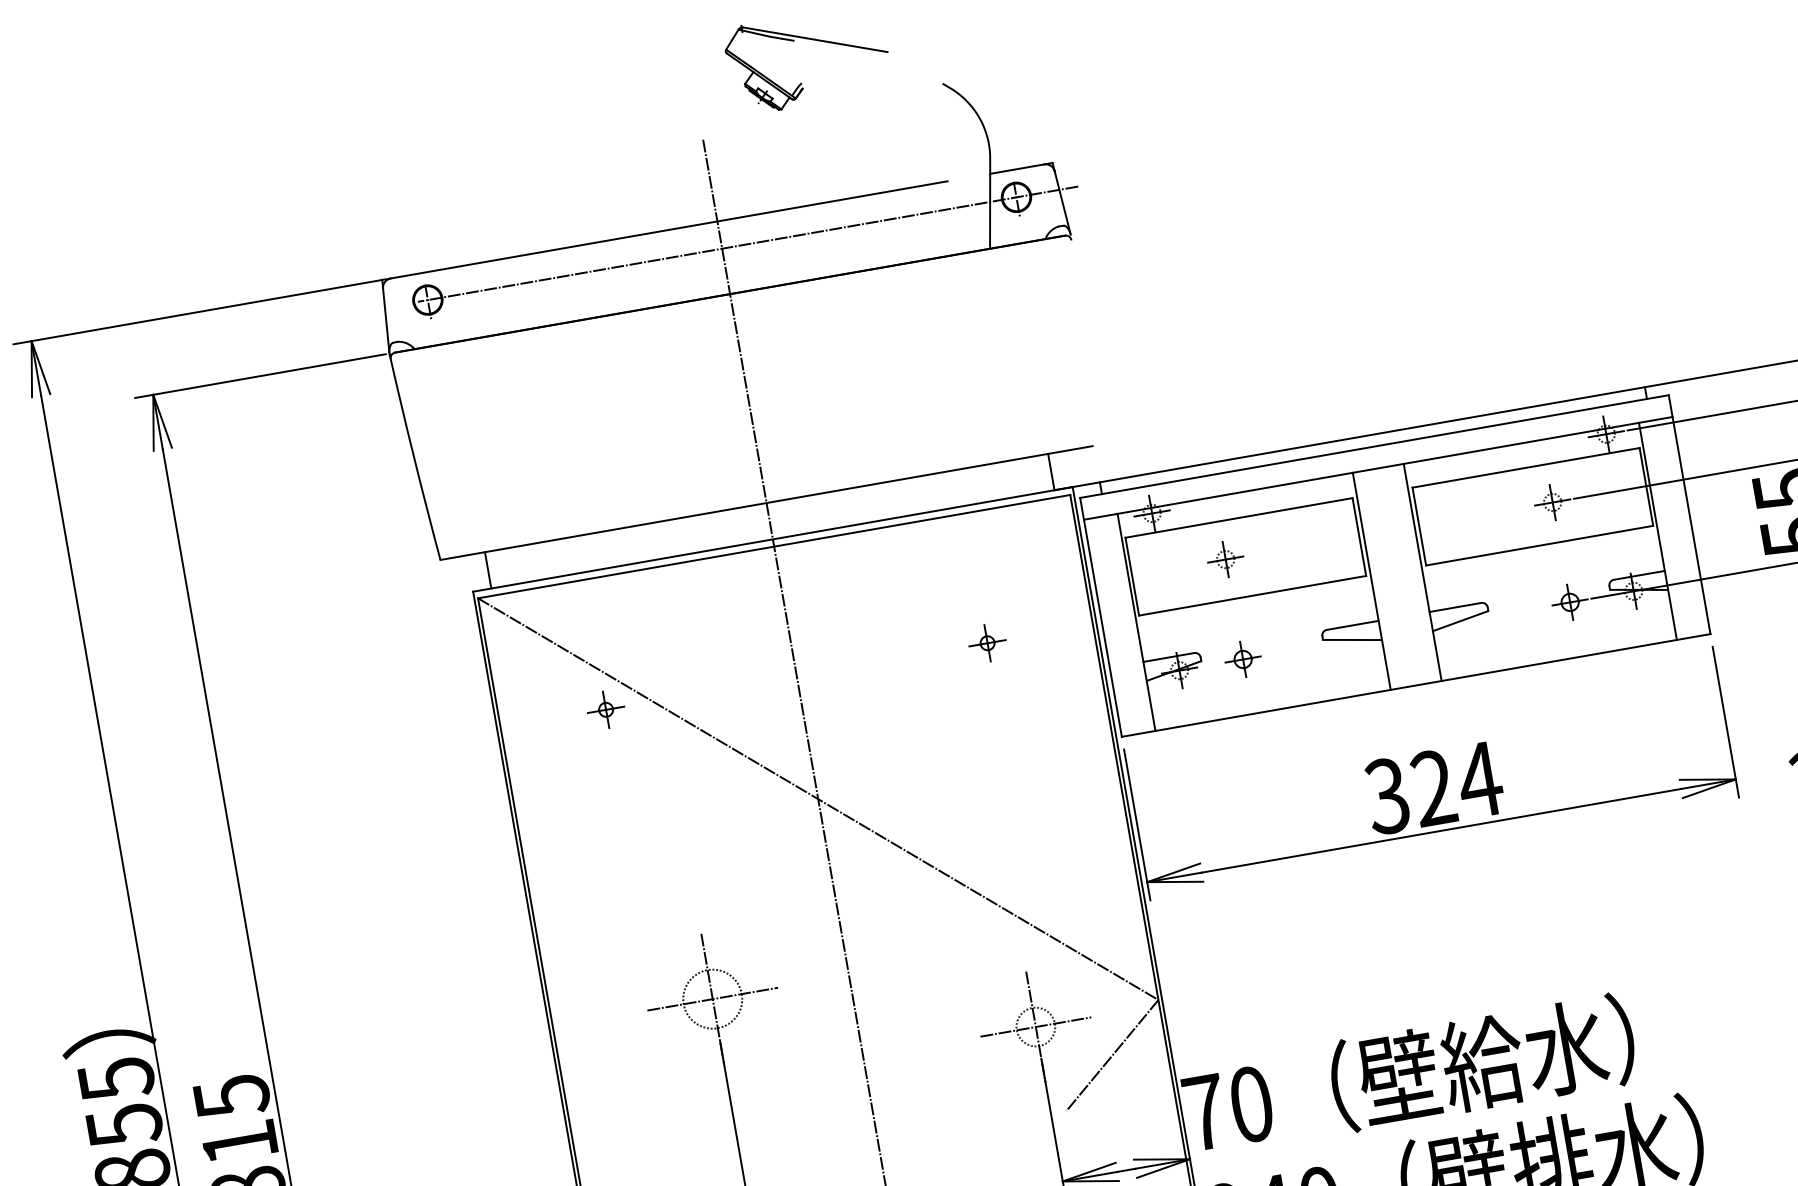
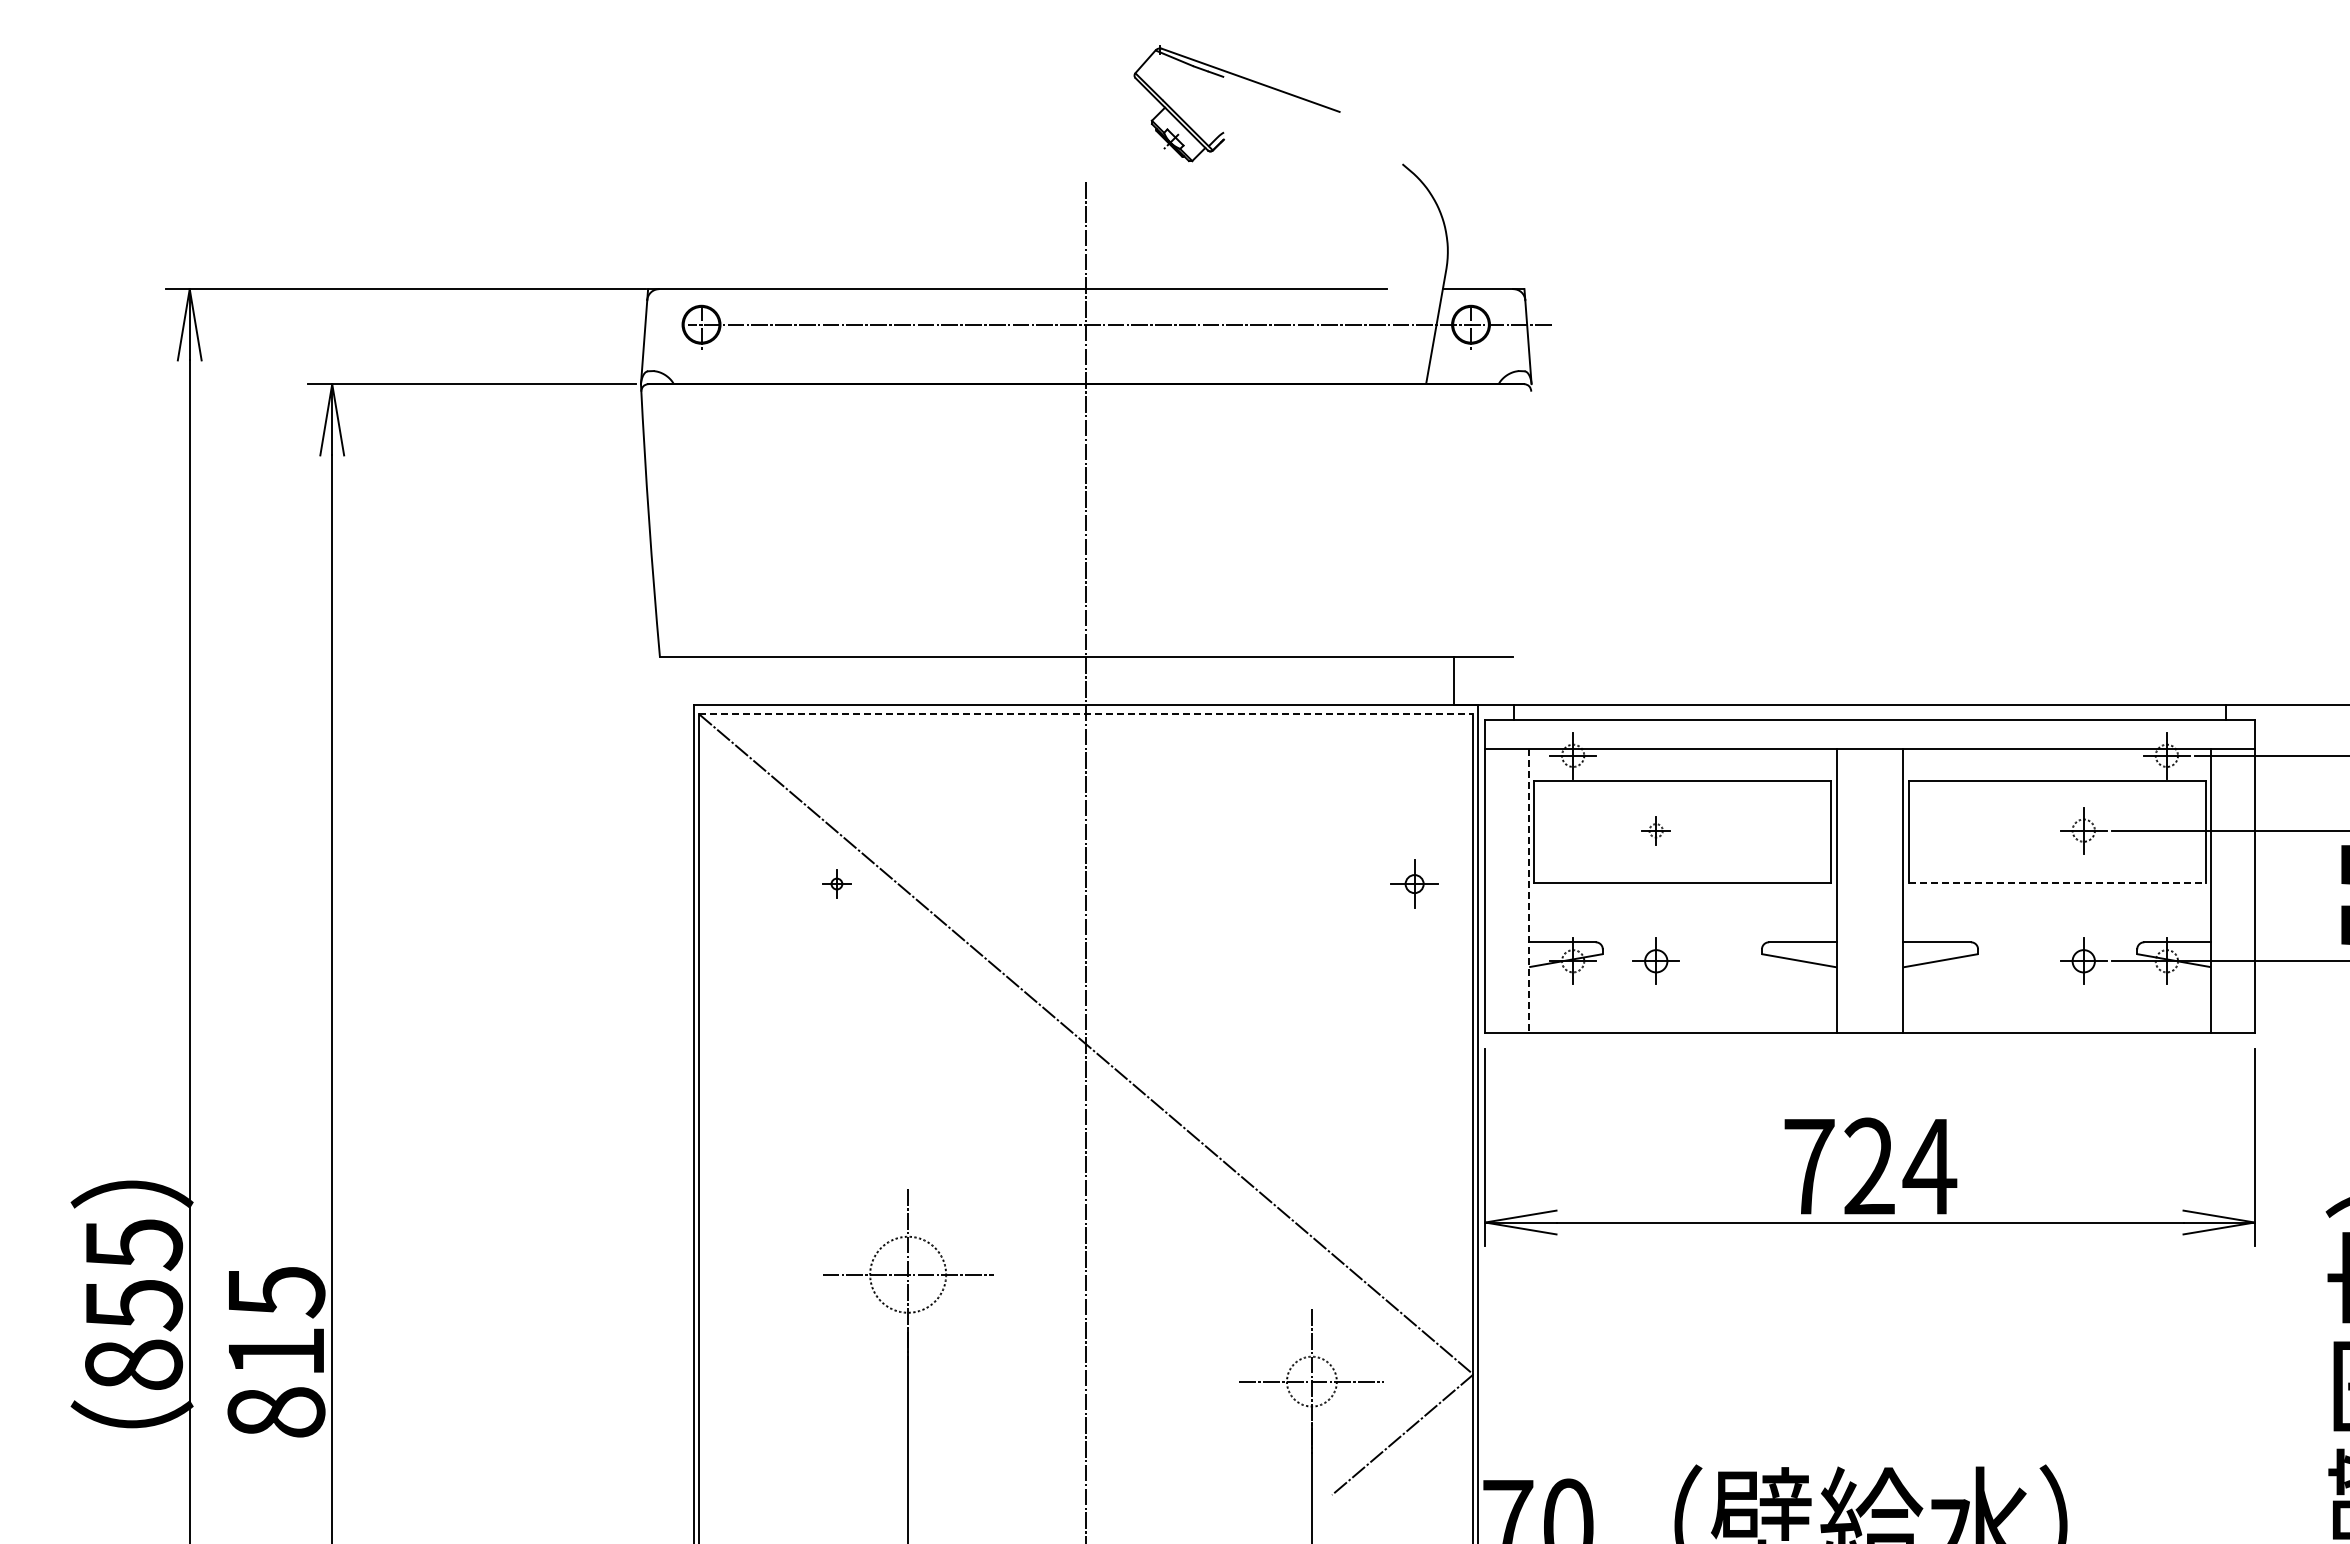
line: (1540, 545) -> (2058, 882), solid -> dashed
line: (774, 546) -> (1086, 714), solid -> dashed
part: (1225, 559) -> (1655, 830), size x0.6
line: (488, 569) -> (718, 680), removed
line: (1136, 622) -> (1529, 890), solid -> dashed
part: (987, 642) -> (1414, 883), moved
part: (605, 709) -> (836, 883), size x0.6
text: (1386, 796) -> (1808, 1166), 324 -> 724

